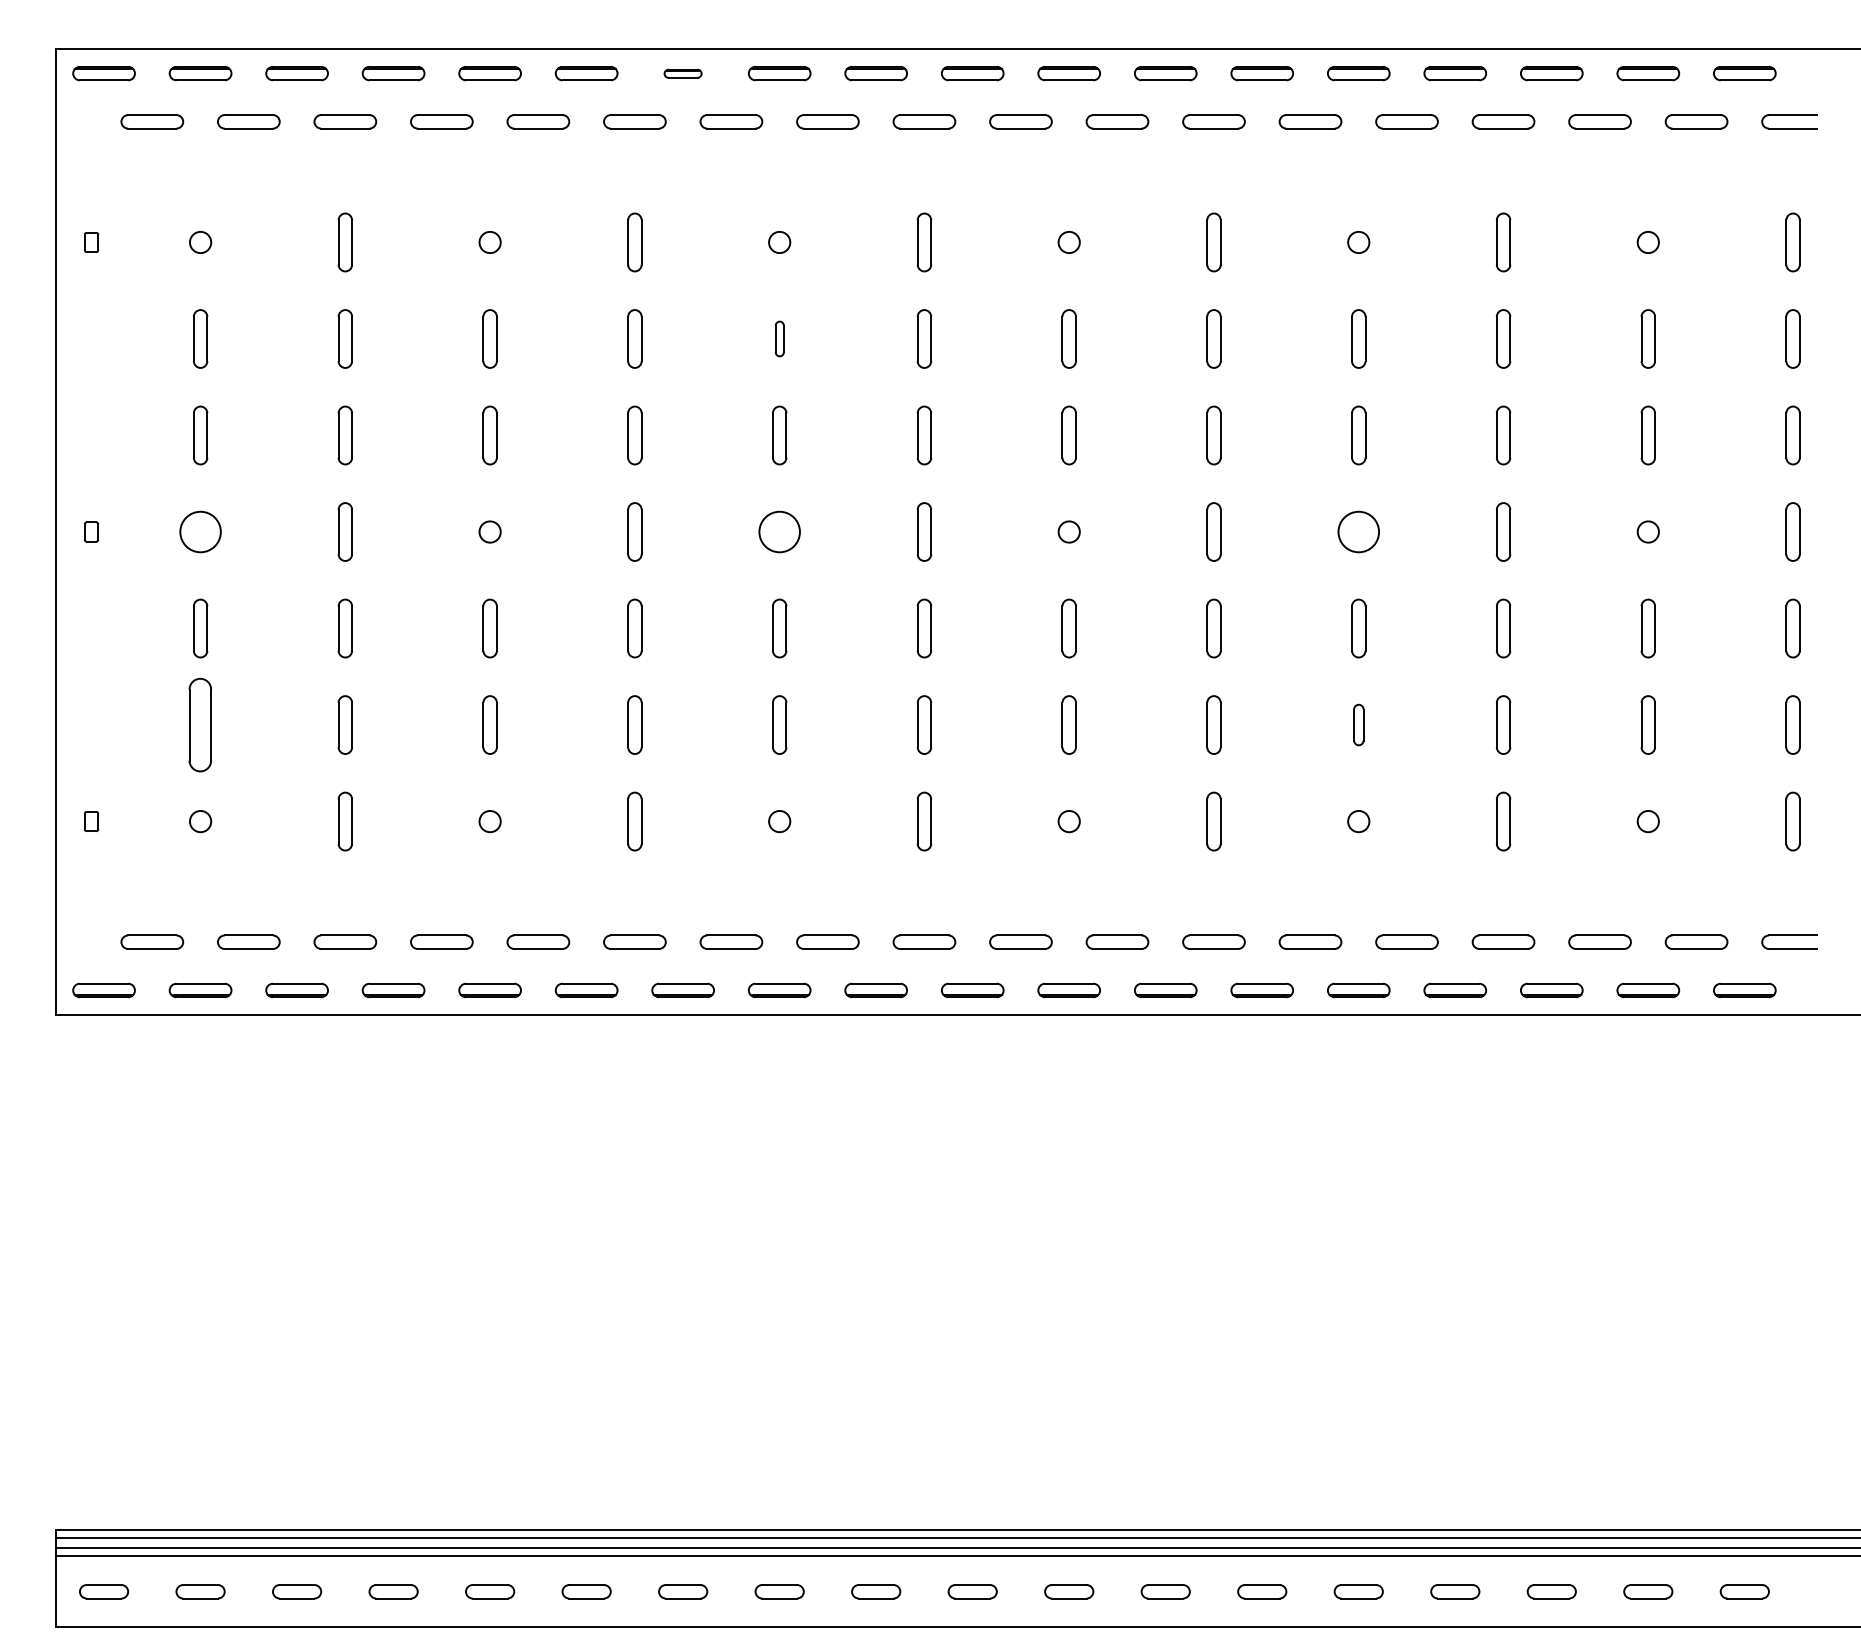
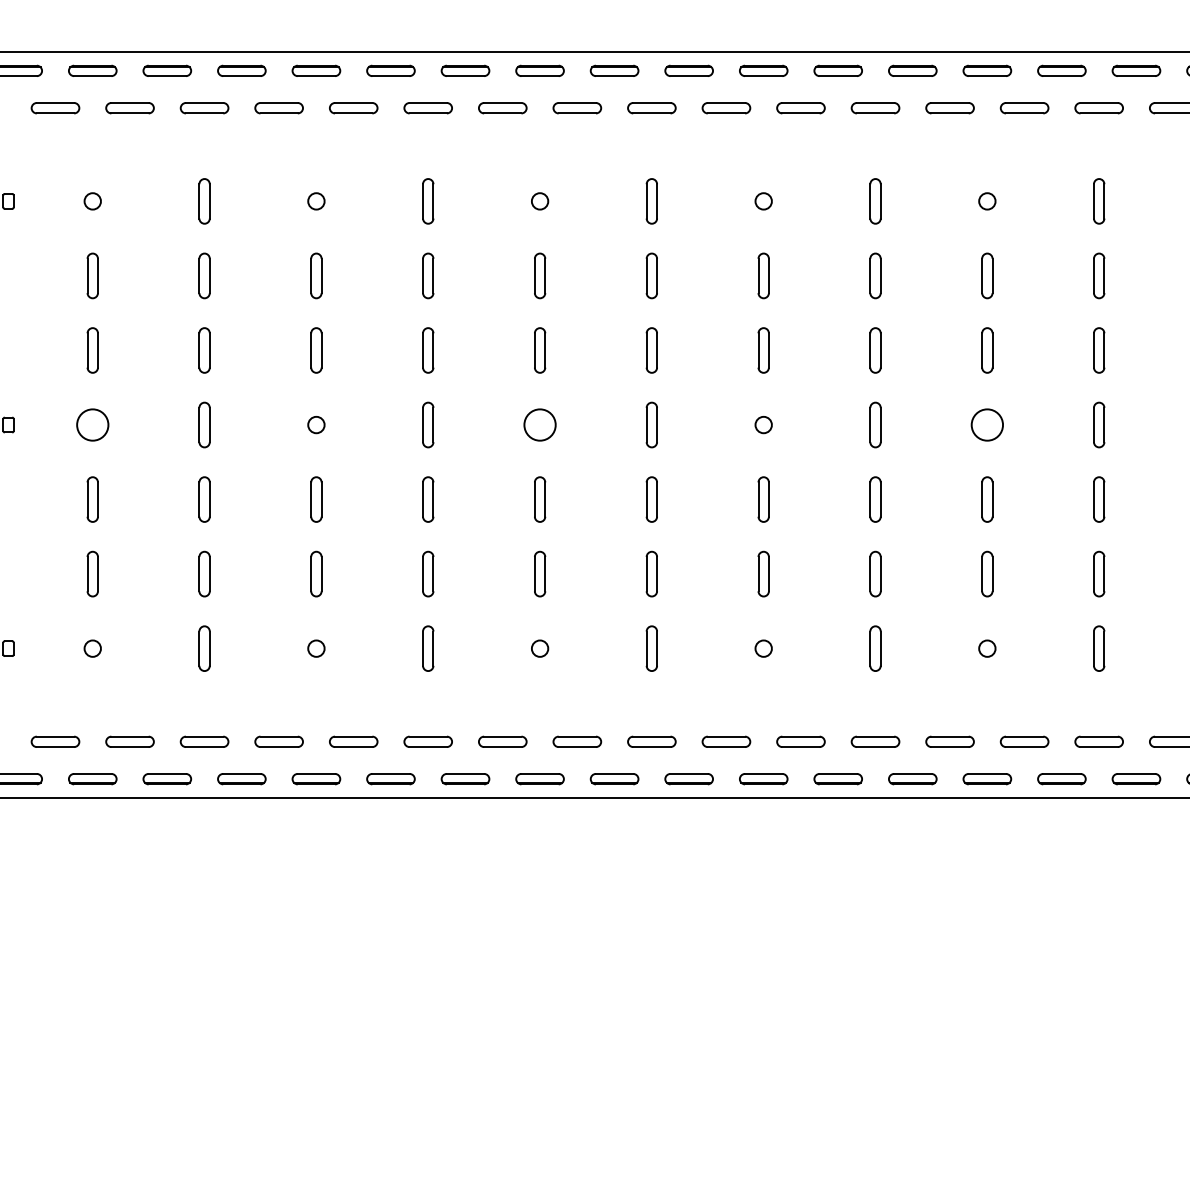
part: (682, 73) -> (465, 70), size x1.67
part: (779, 338) -> (539, 275), size x1.67
part: (200, 724) -> (92, 573), size x0.62
part: (1358, 724) -> (987, 573), size x1.43

